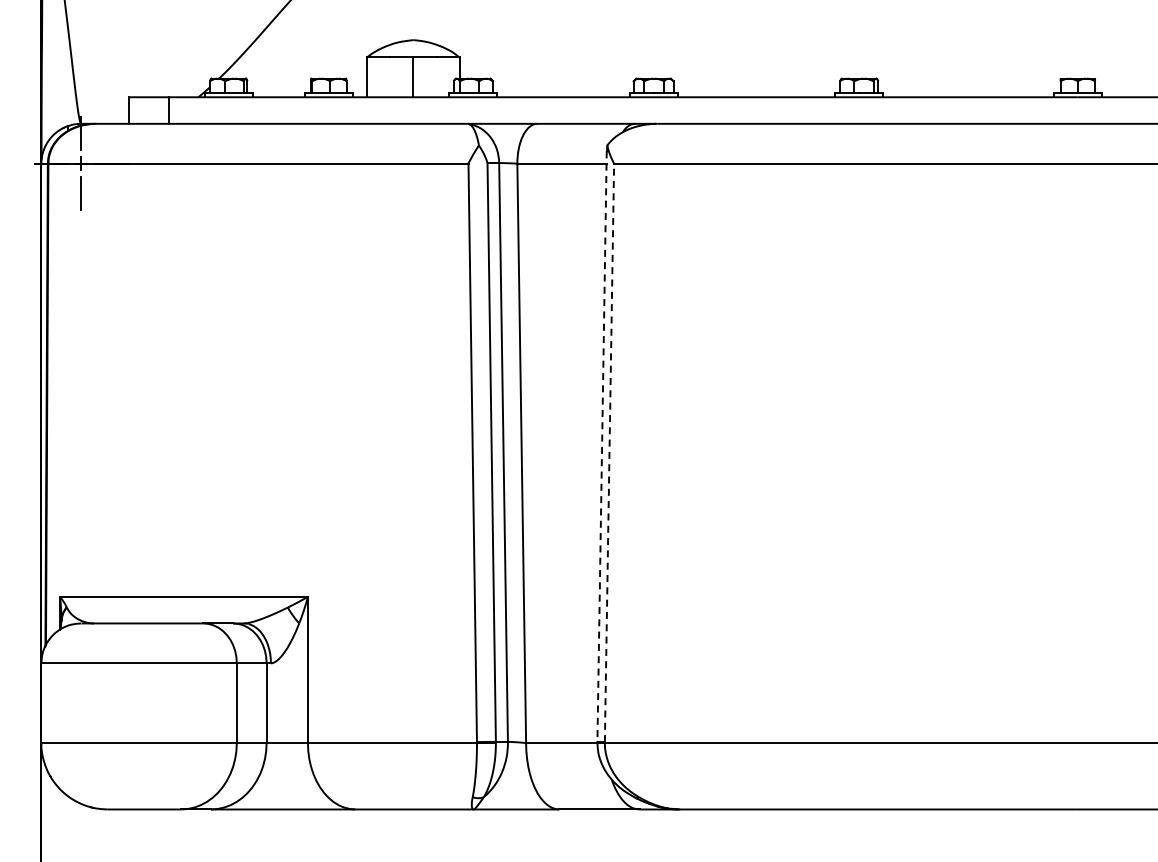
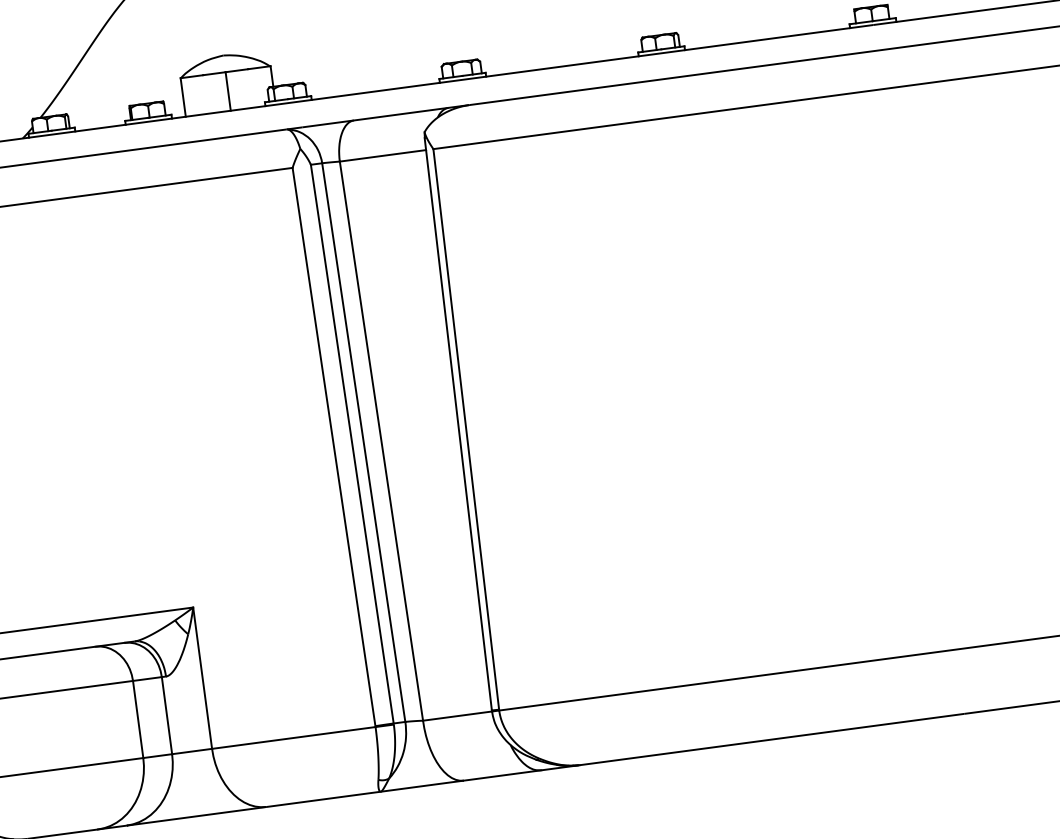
line: (602, 447) -> (458, 425), dashed -> solid
line: (609, 452) -> (466, 428), dashed -> solid

